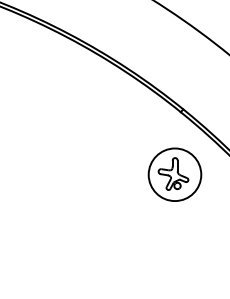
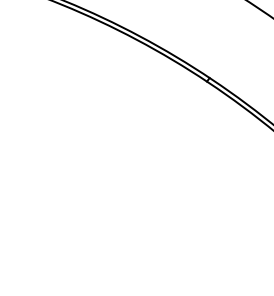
part: (174, 174) -> (206, 156), removed

